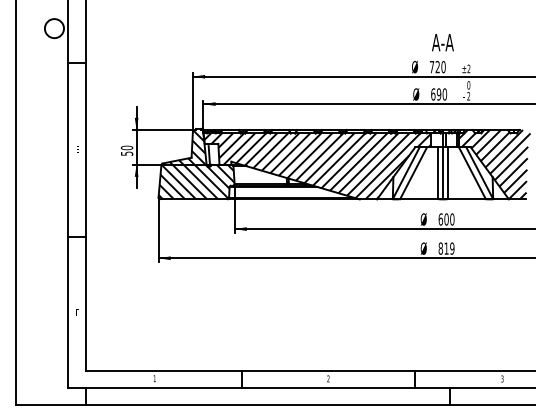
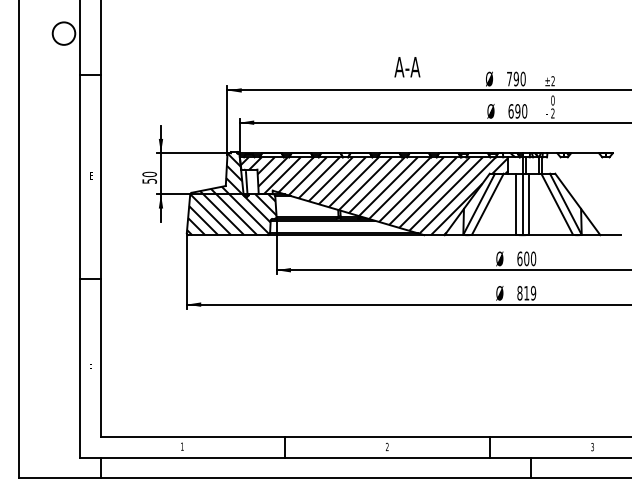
text: (442, 42) -> (407, 67), moved
text: (437, 66) -> (515, 78), 720 -> 790
hatch: (494, 164) -> (583, 194), removed

